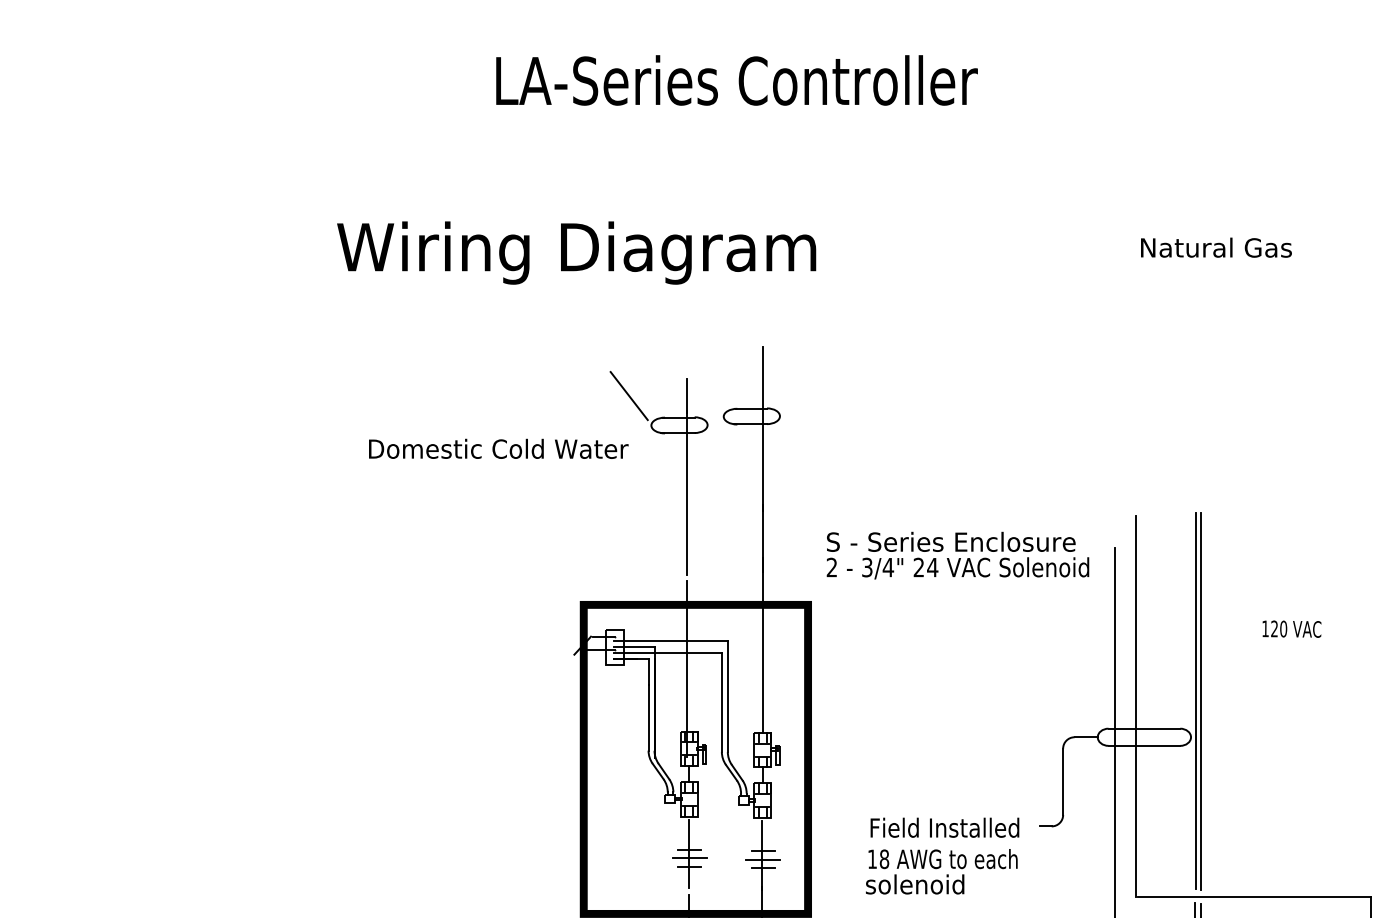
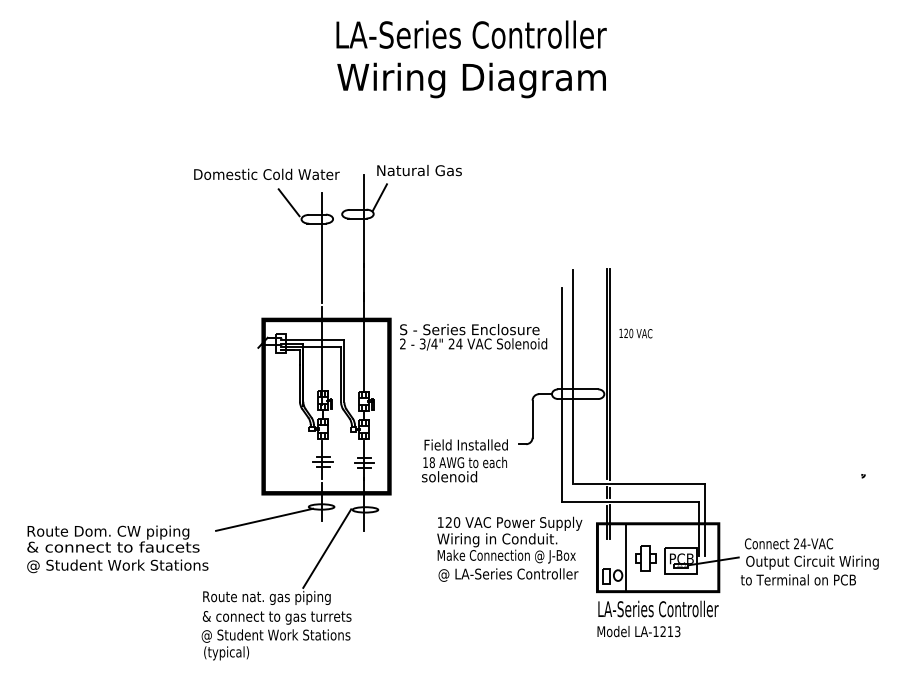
text: (736, 80) -> (471, 34), moved
text: (1216, 247) -> (419, 170), moved
text: (576, 252) -> (471, 80), moved
line: (790, 386) -> (379, 197), added
text: (497, 447) -> (266, 173), moved
text: (957, 555) -> (473, 337), moved
text: (1291, 629) -> (635, 333), moved

